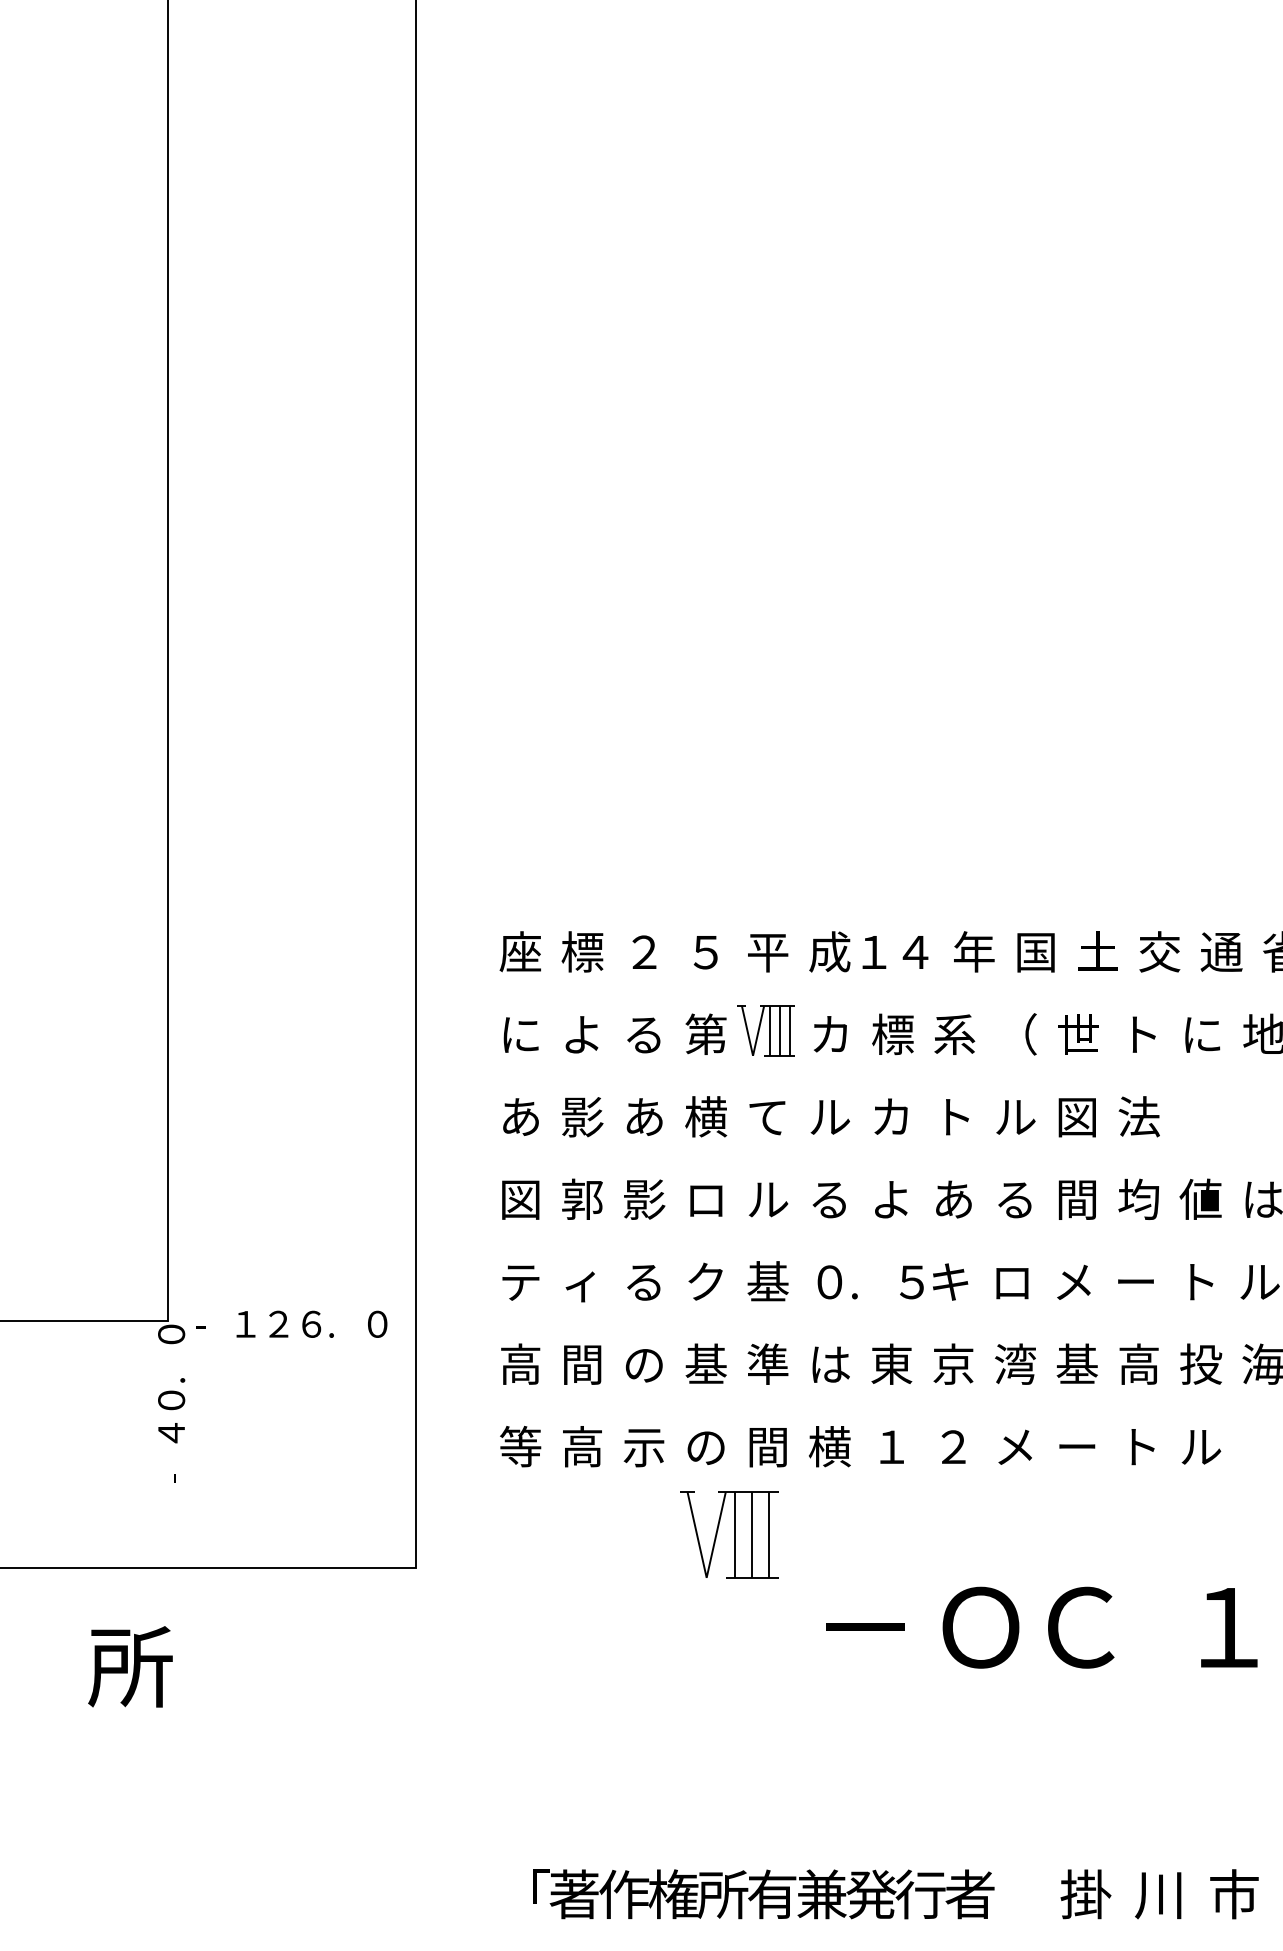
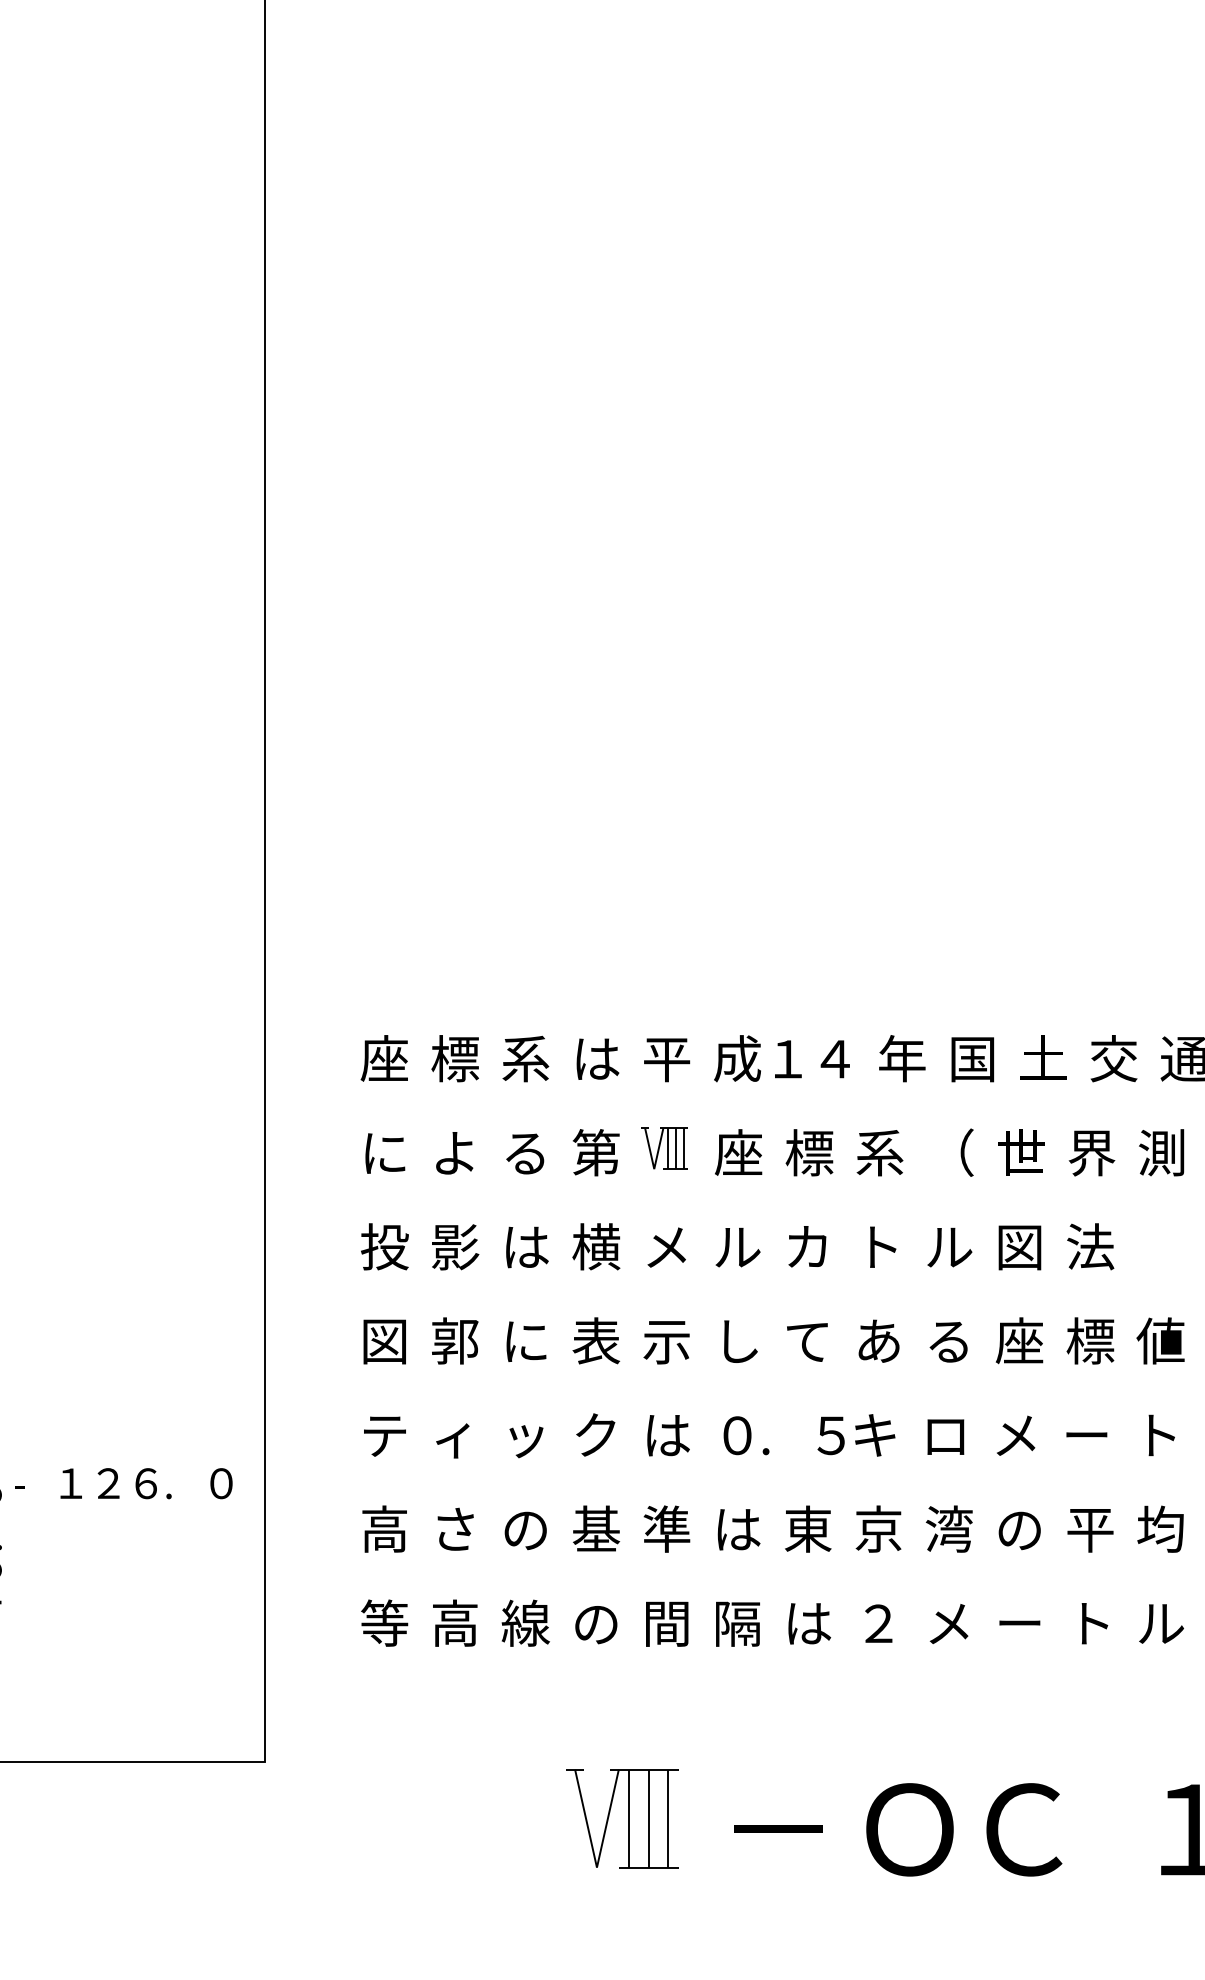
text: (644, 952) -> (526, 1059), ２ -> 系
text: (707, 952) -> (597, 1059), ５ -> は
part: (766, 1030) -> (665, 1148), size x0.71
text: (830, 1033) -> (738, 1151), カ -> 座
text: (1201, 1033) -> (1161, 1151), に -> 測
text: (1140, 1035) -> (1091, 1154), ト -> 界
text: (520, 1116) -> (384, 1246), あ -> 投
text: (645, 1116) -> (527, 1246), あ -> は
text: (767, 1117) -> (666, 1247), て -> メ
text: (705, 1198) -> (595, 1340), ロ -> 表
text: (1076, 1198) -> (1018, 1340), 間 -> 座
text: (1138, 1198) -> (1089, 1340), 均 -> 標
text: (644, 1199) -> (526, 1341), 影 -> に
text: (829, 1199) -> (737, 1341), る -> し
text: (890, 1199) -> (806, 1341), よ -> て
text: (767, 1200) -> (666, 1342), ル -> 示
text: (767, 1281) -> (666, 1434), 基 -> は
text: (643, 1283) -> (524, 1437), る -> ッ
text: (1076, 1363) -> (1018, 1528), 基 -> の
text: (1139, 1363) -> (1090, 1528), 高 -> 平
text: (1201, 1363) -> (1161, 1528), 投 -> 均
text: (582, 1364) -> (455, 1529), 間 -> さ
text: (644, 1446) -> (526, 1623), 示 -> 線
text: (829, 1446) -> (737, 1623), 横 -> 隔
text: (892, 1447) -> (809, 1624), １ -> は
part: (729, 1534) -> (623, 1818), moved

